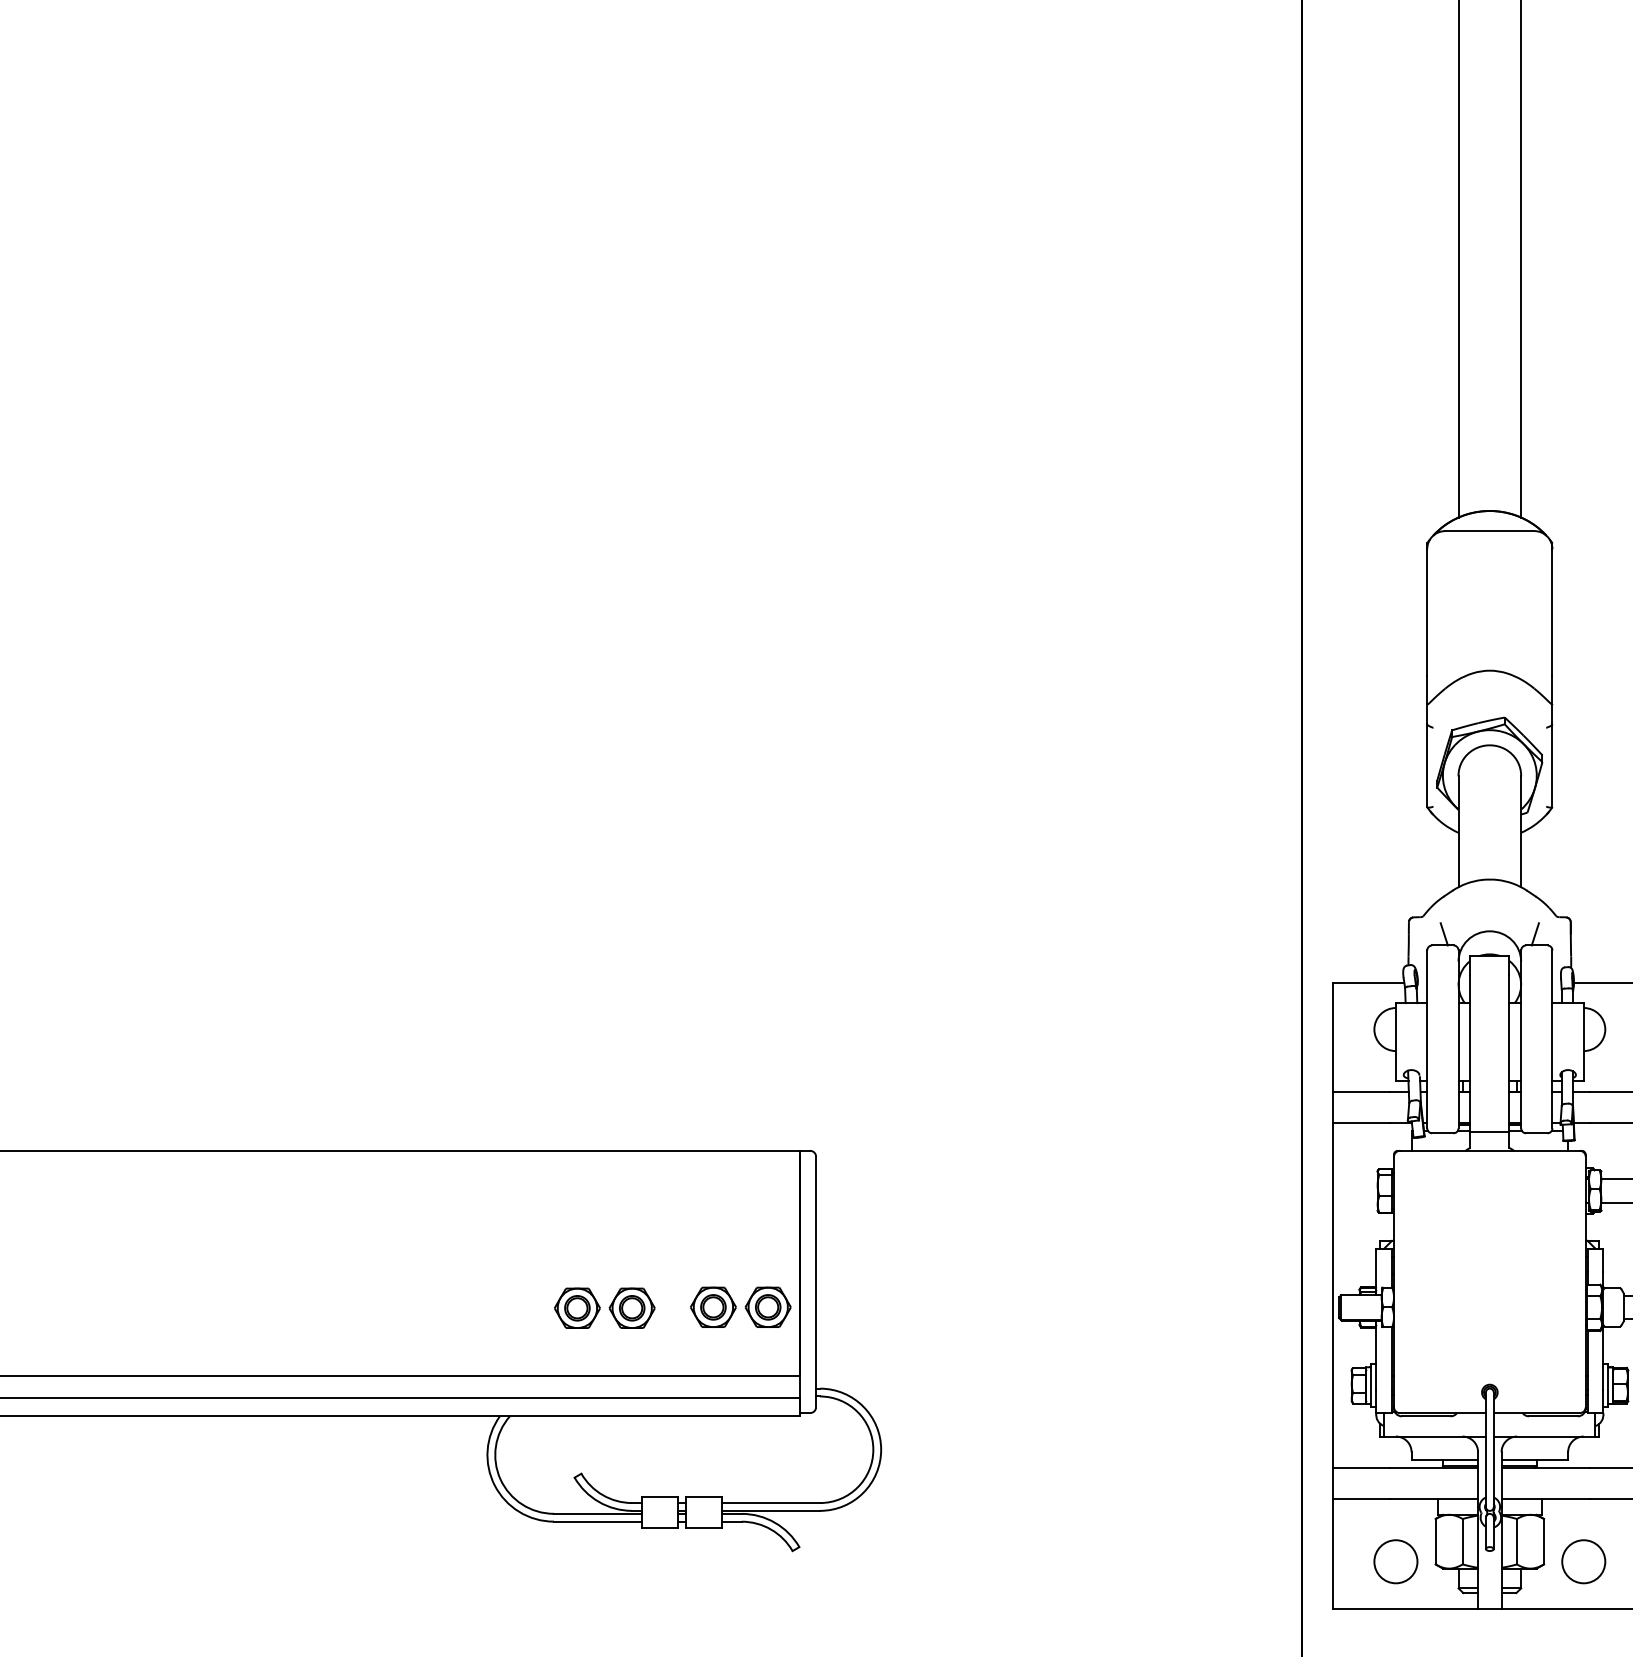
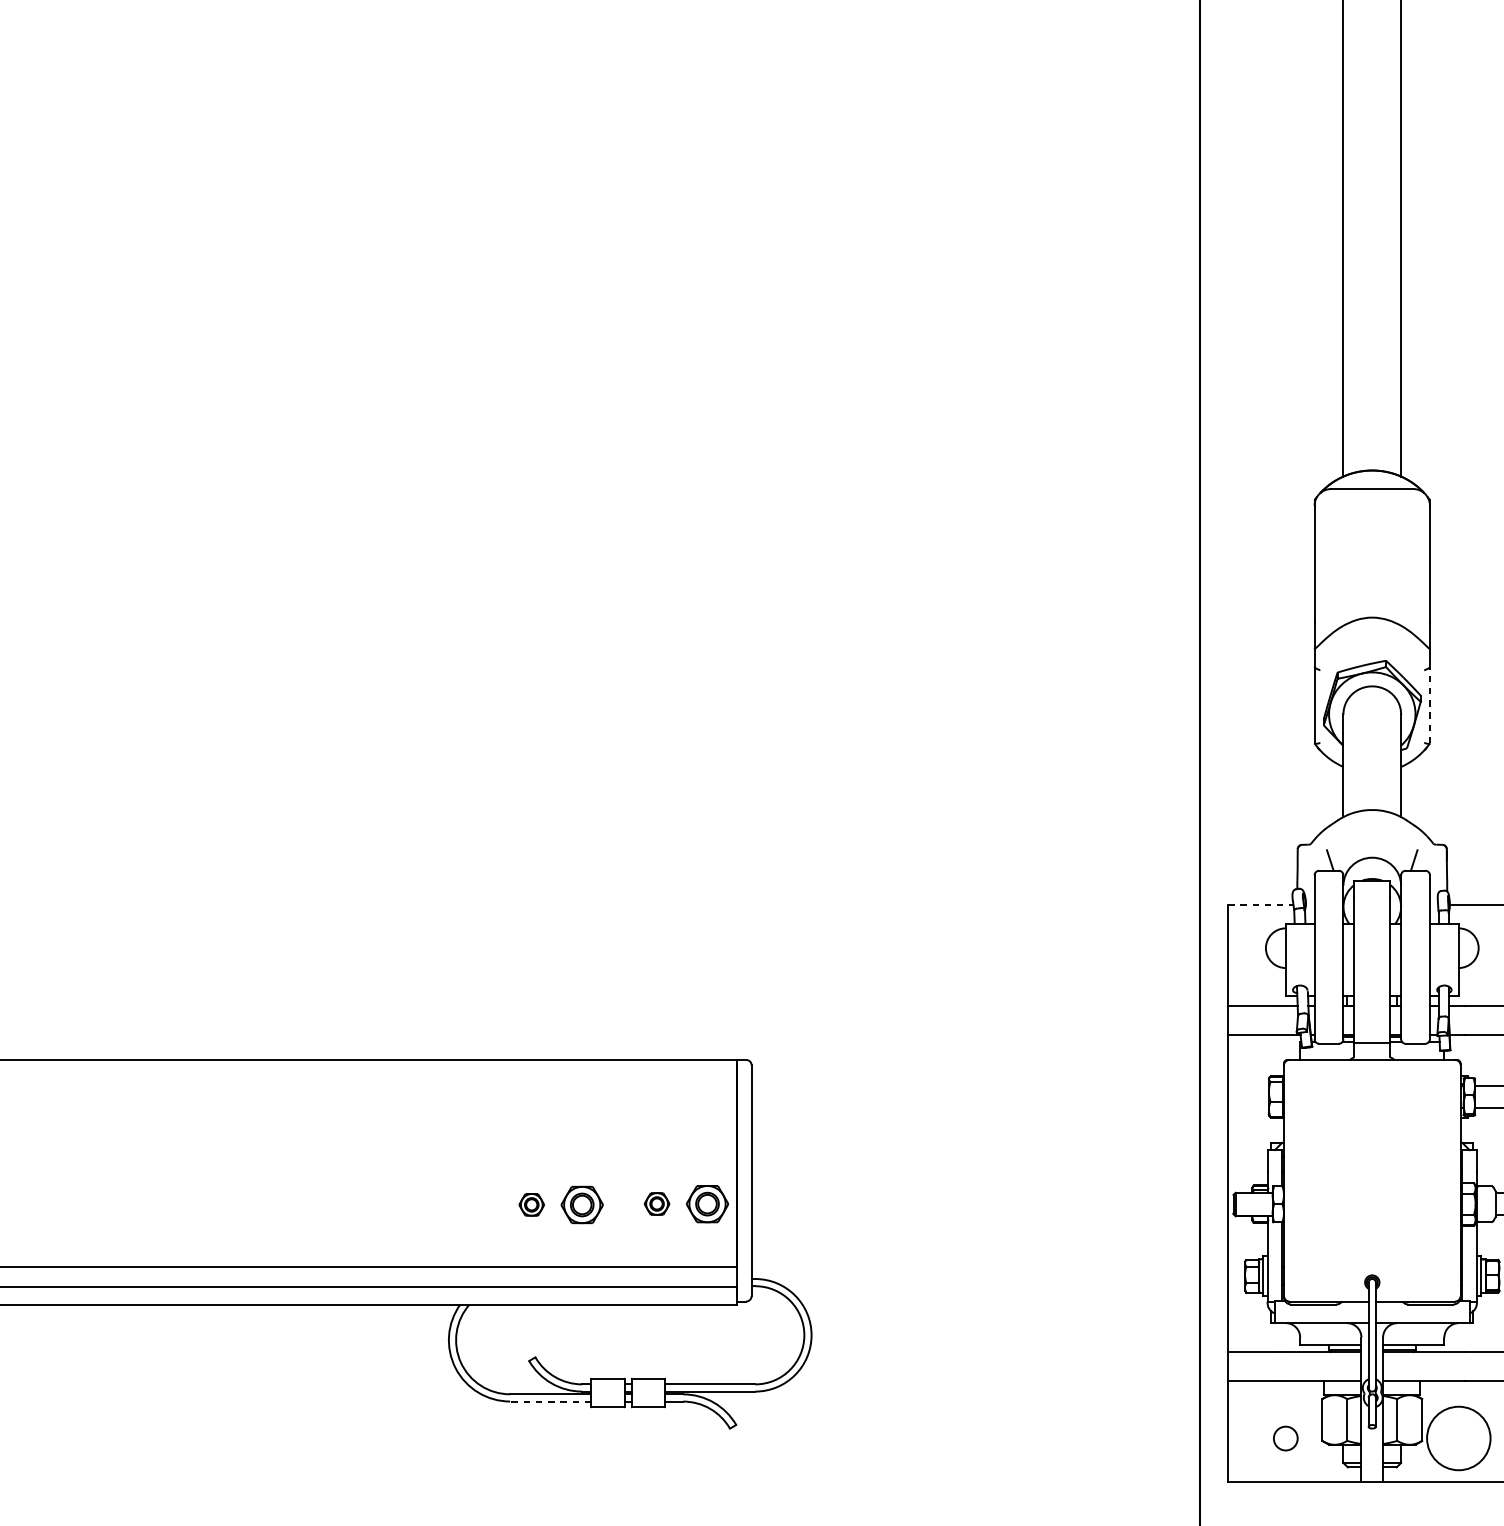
line: (1552, 765) -> (1430, 704), solid -> dashed
line: (1368, 982) -> (1260, 904), solid -> dashed
part: (713, 1306) -> (657, 1203), size x0.6
part: (577, 1307) -> (531, 1204), size x0.6
line: (597, 1521) -> (550, 1401), solid -> dashed
circle: (1395, 1561) -> (1285, 1438), size x0.6
circle: (1583, 1561) -> (1458, 1438), size x1.6

